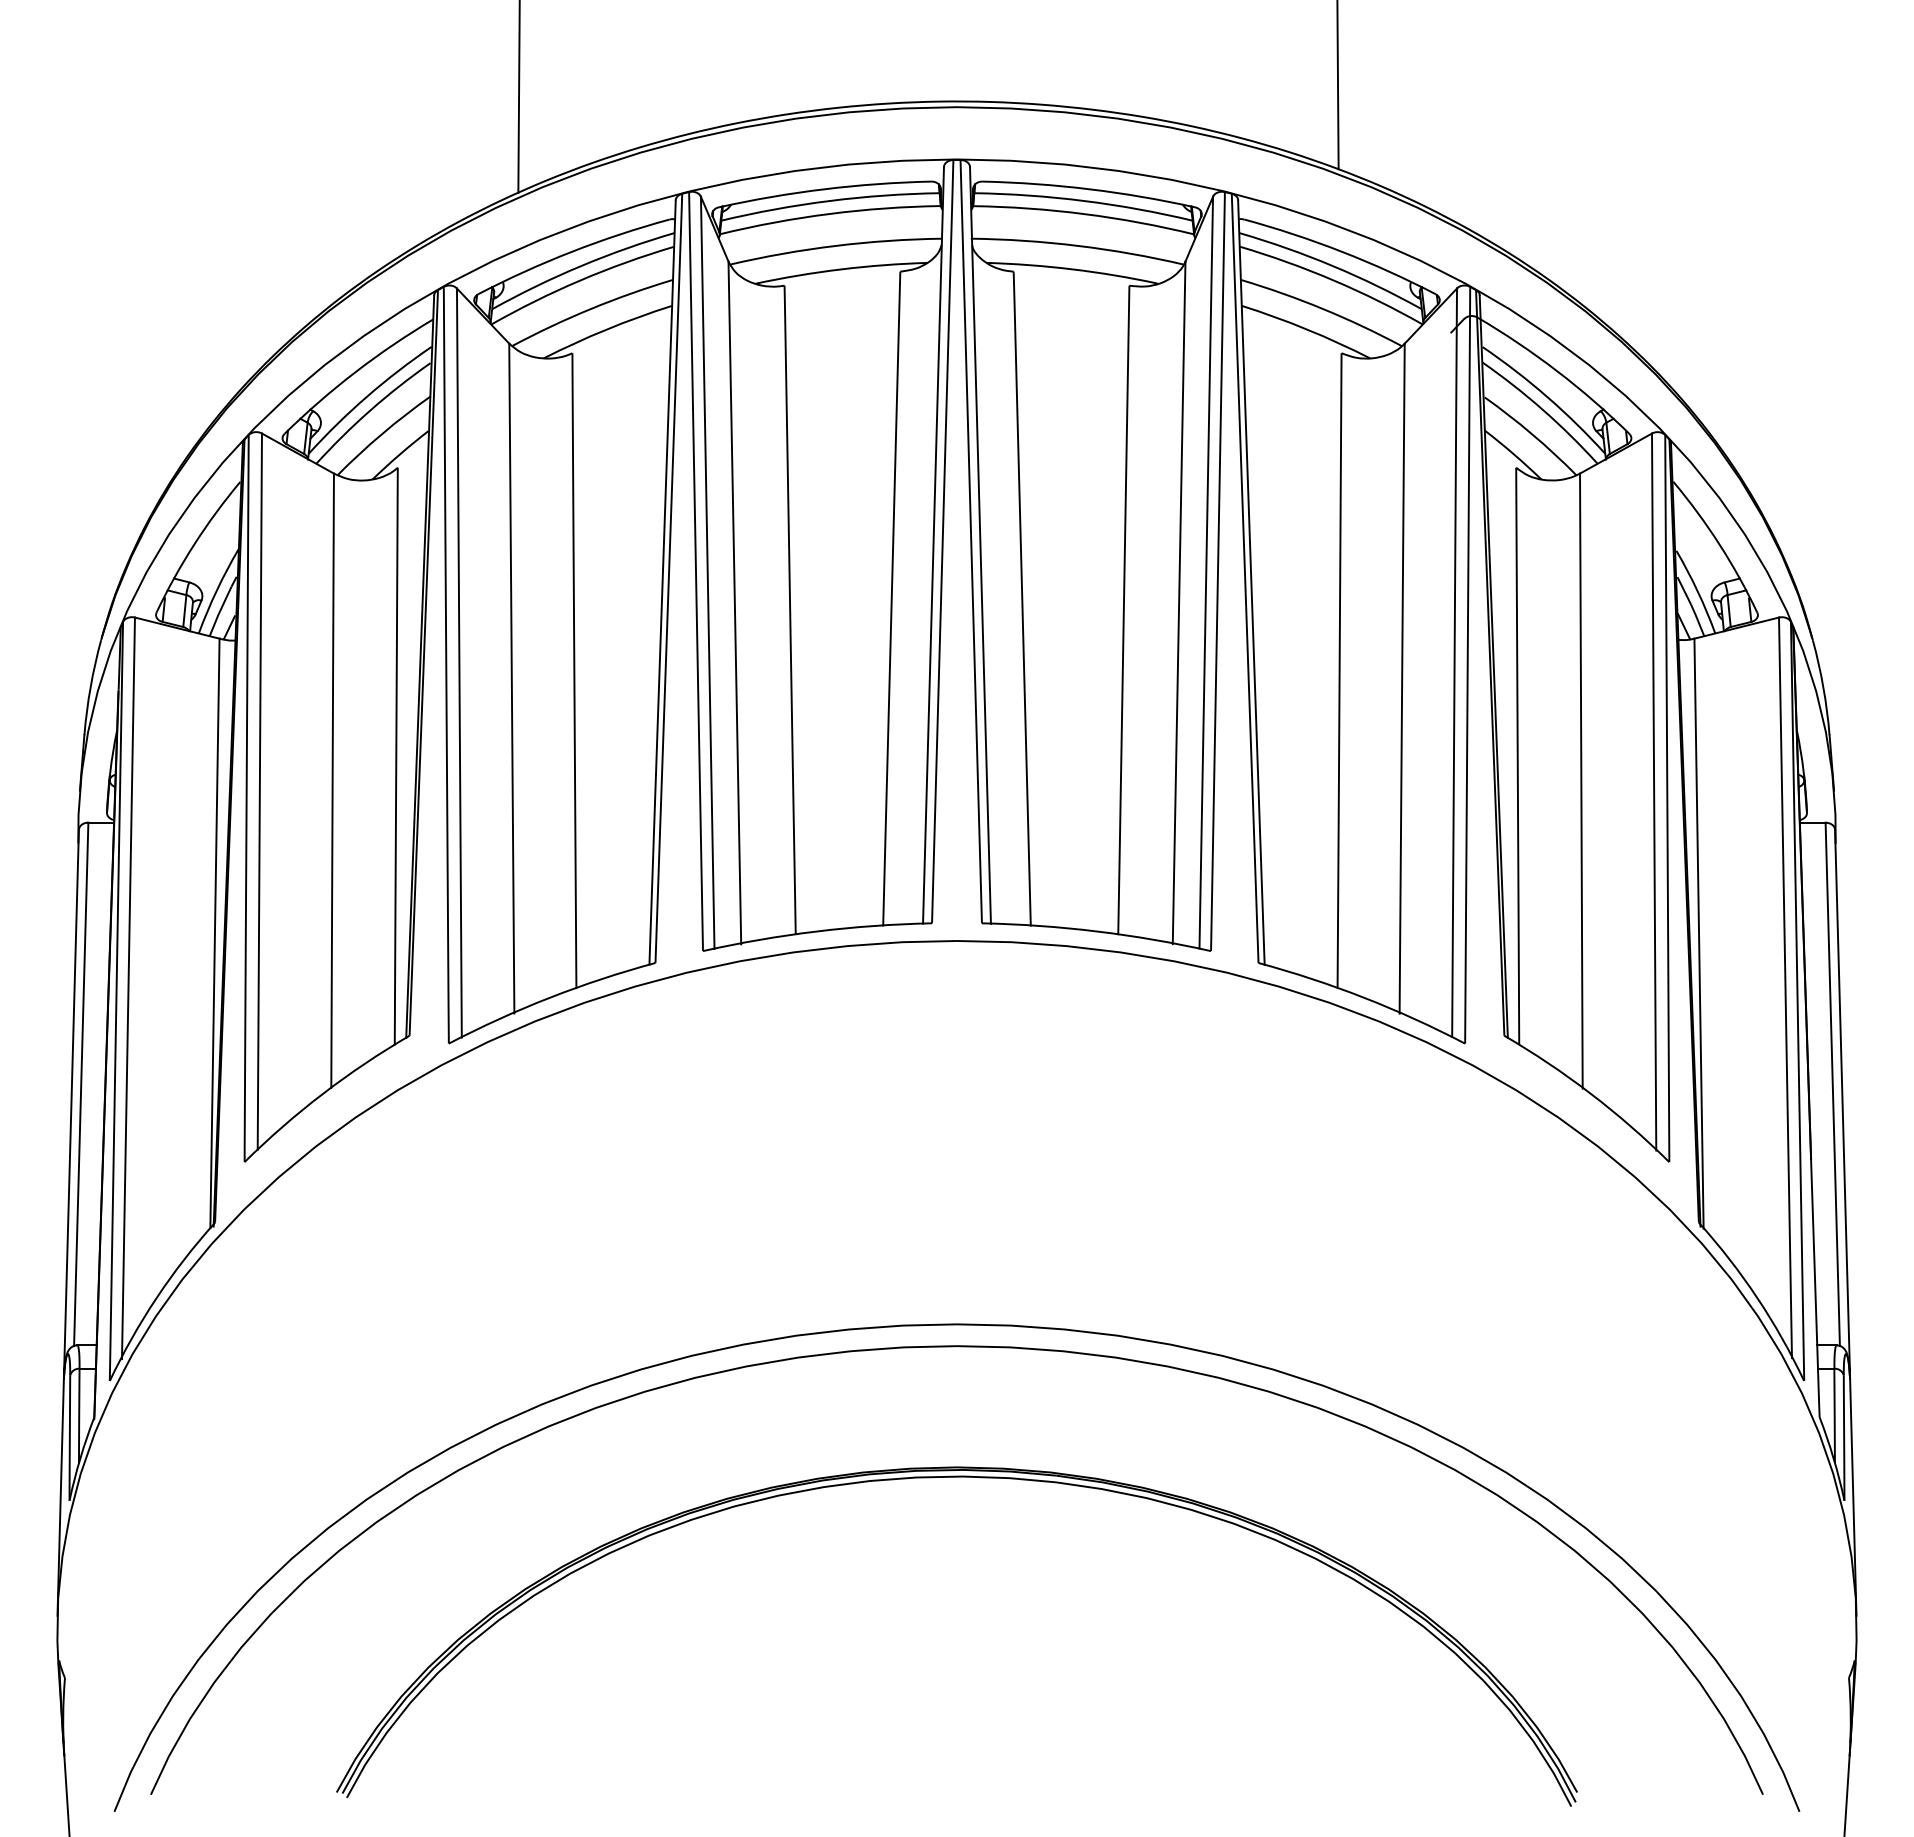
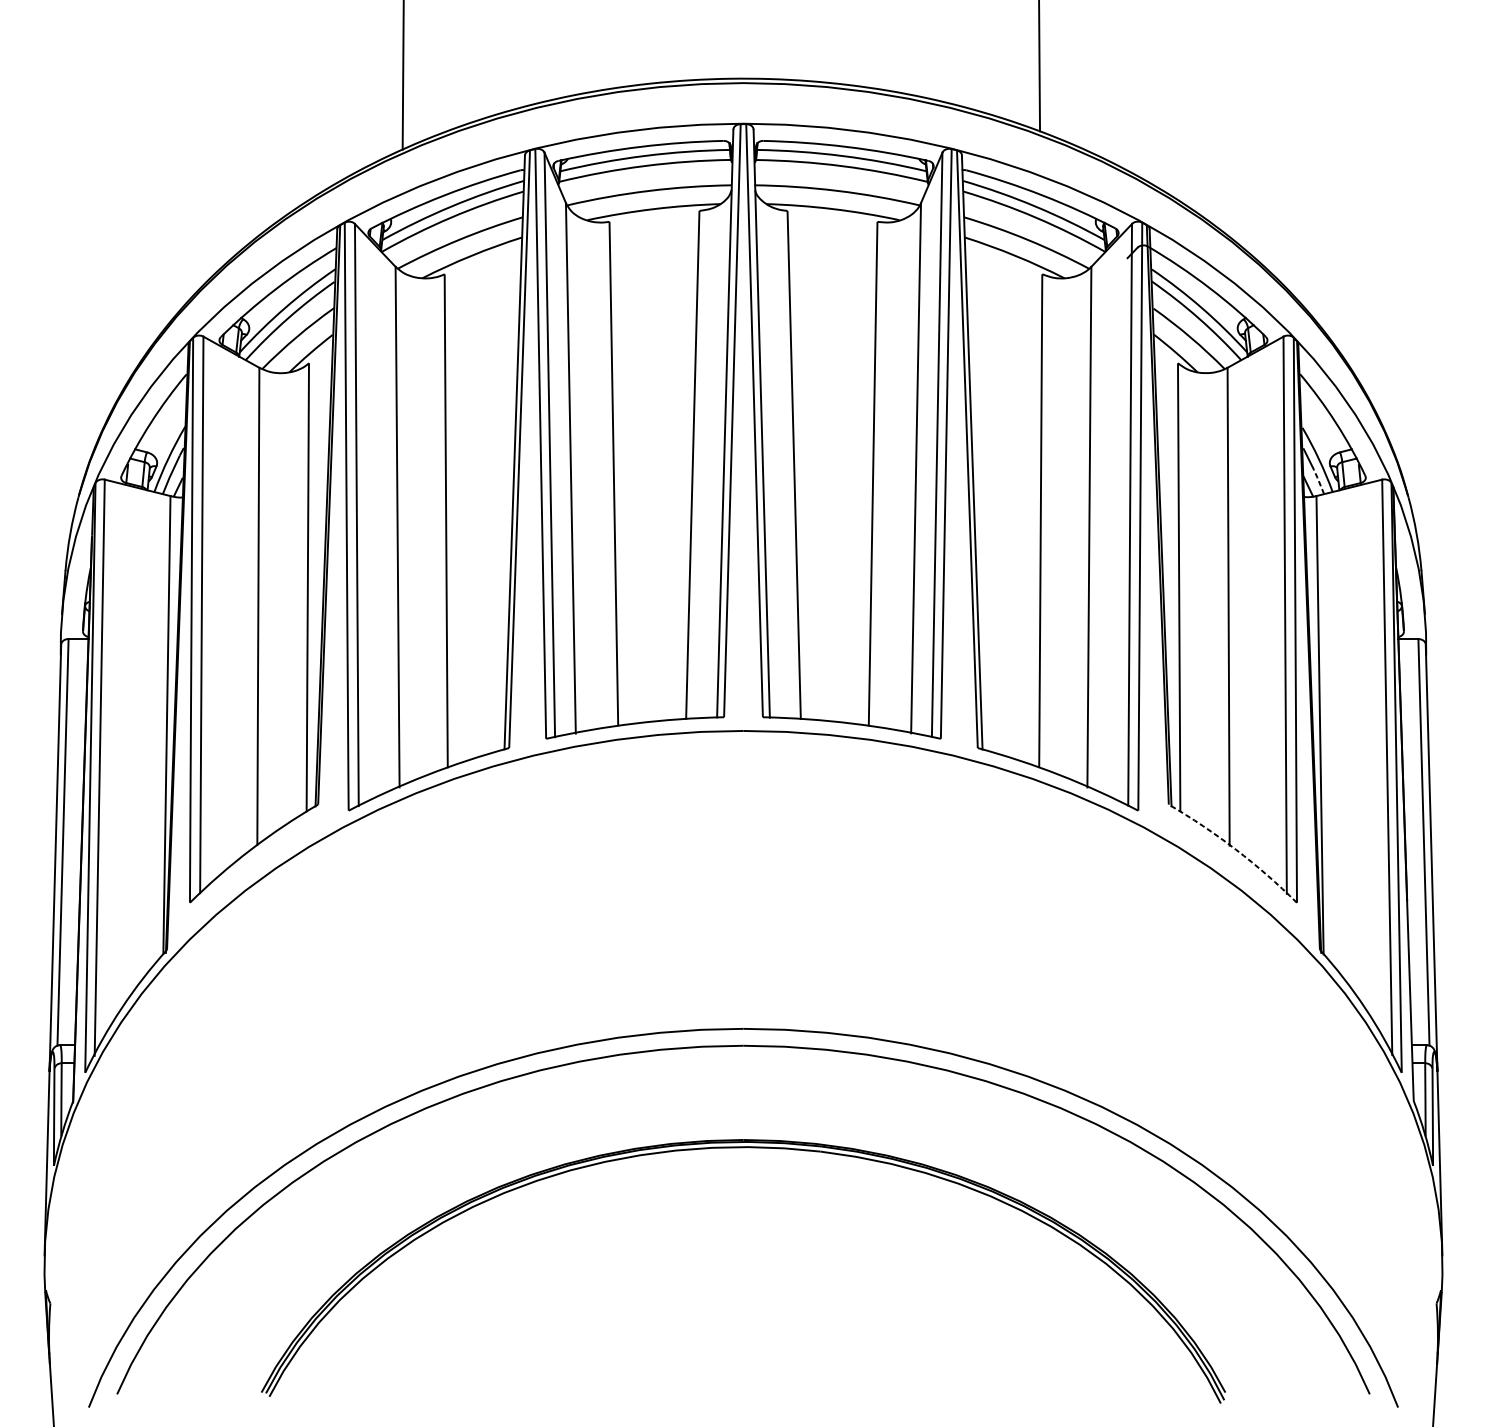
line: (1697, 619) -> (1318, 481), solid -> dashed
arc: (1590, 1093) -> (1235, 849), solid -> dashed

